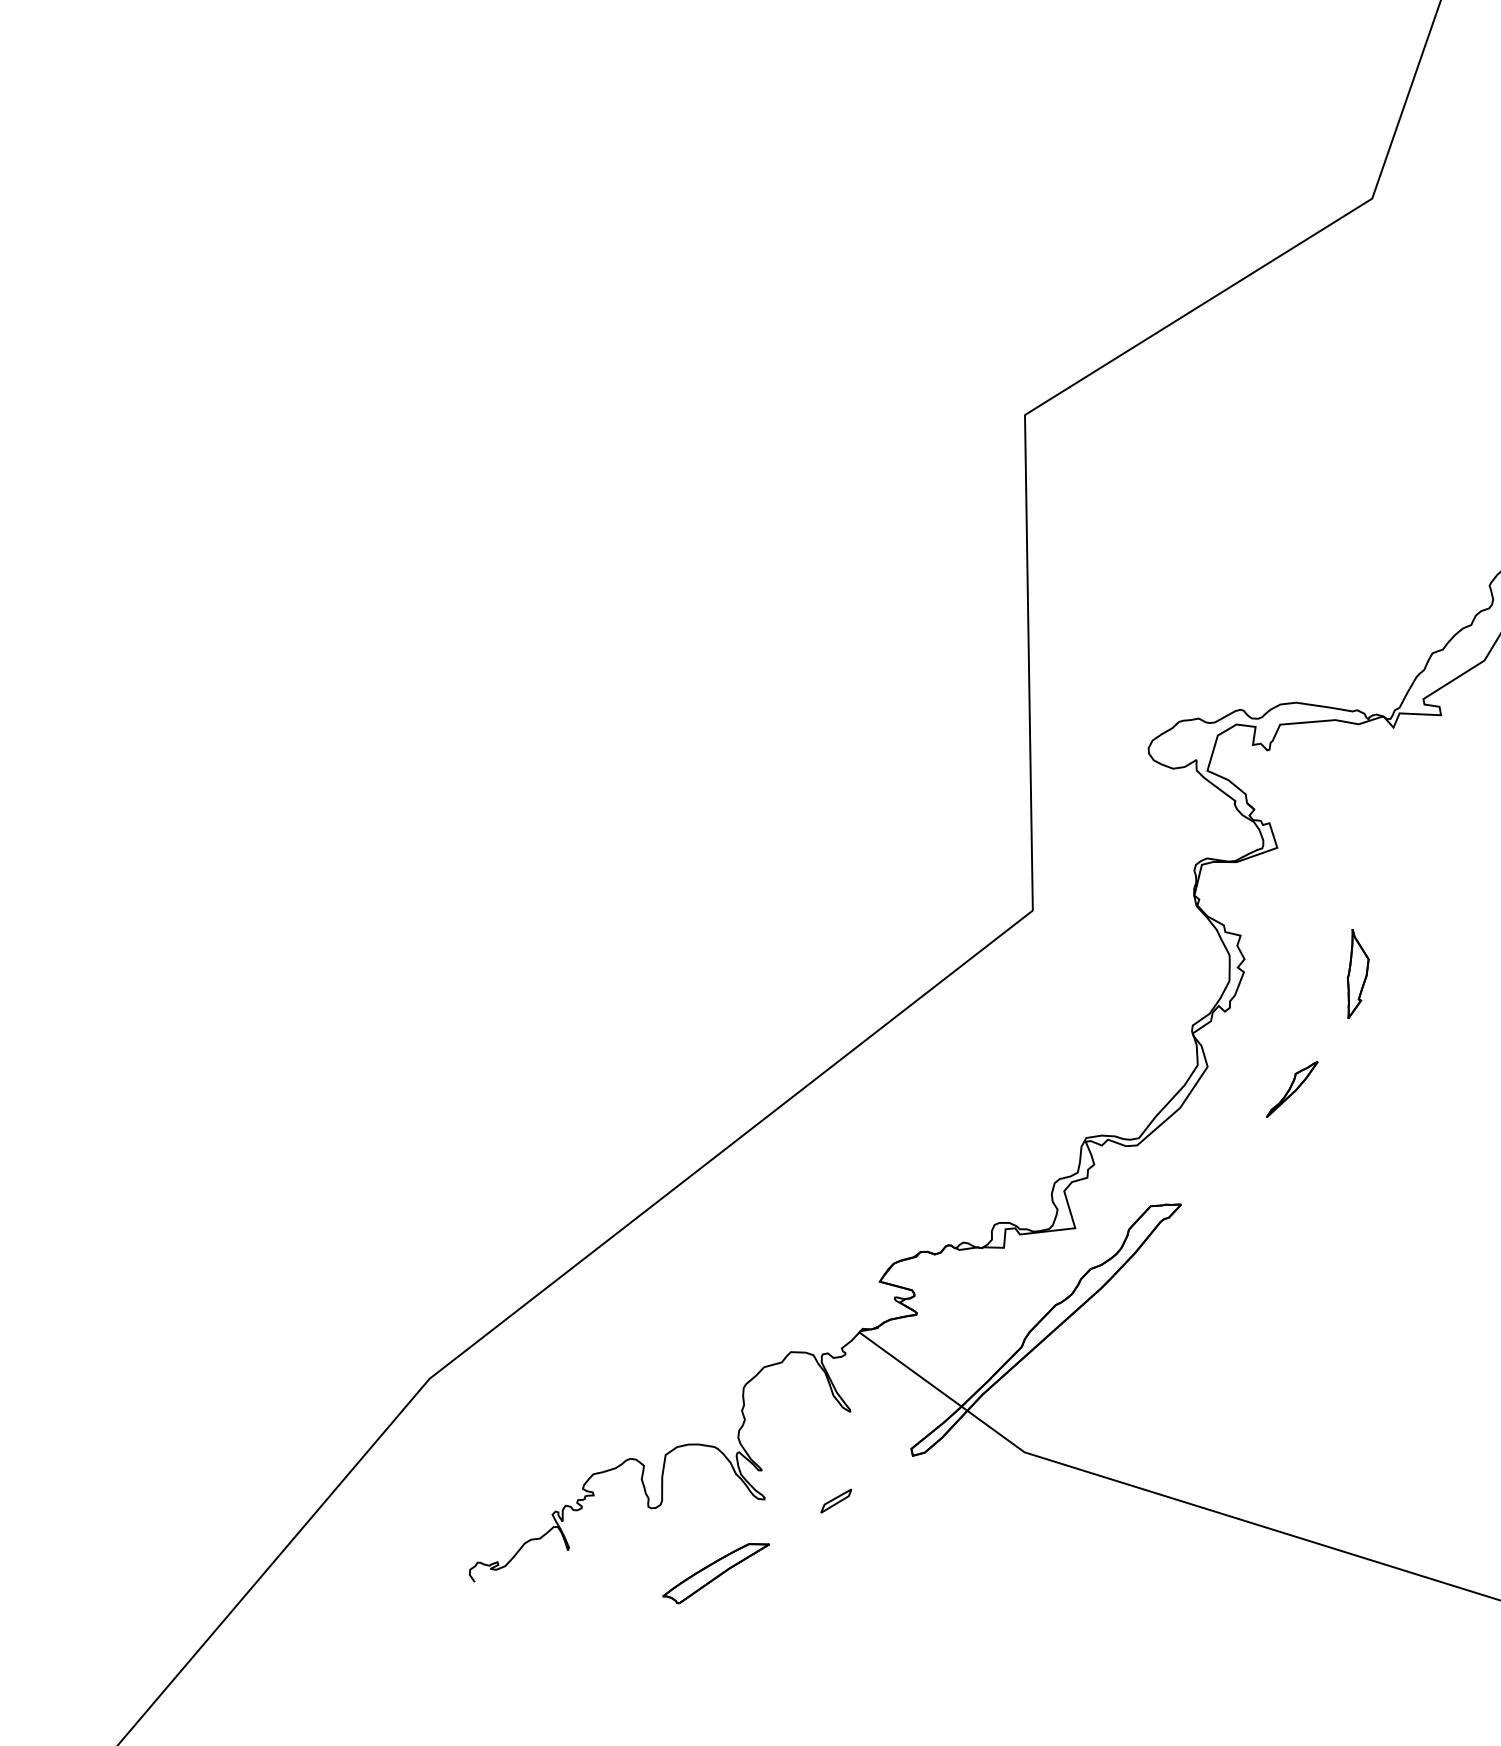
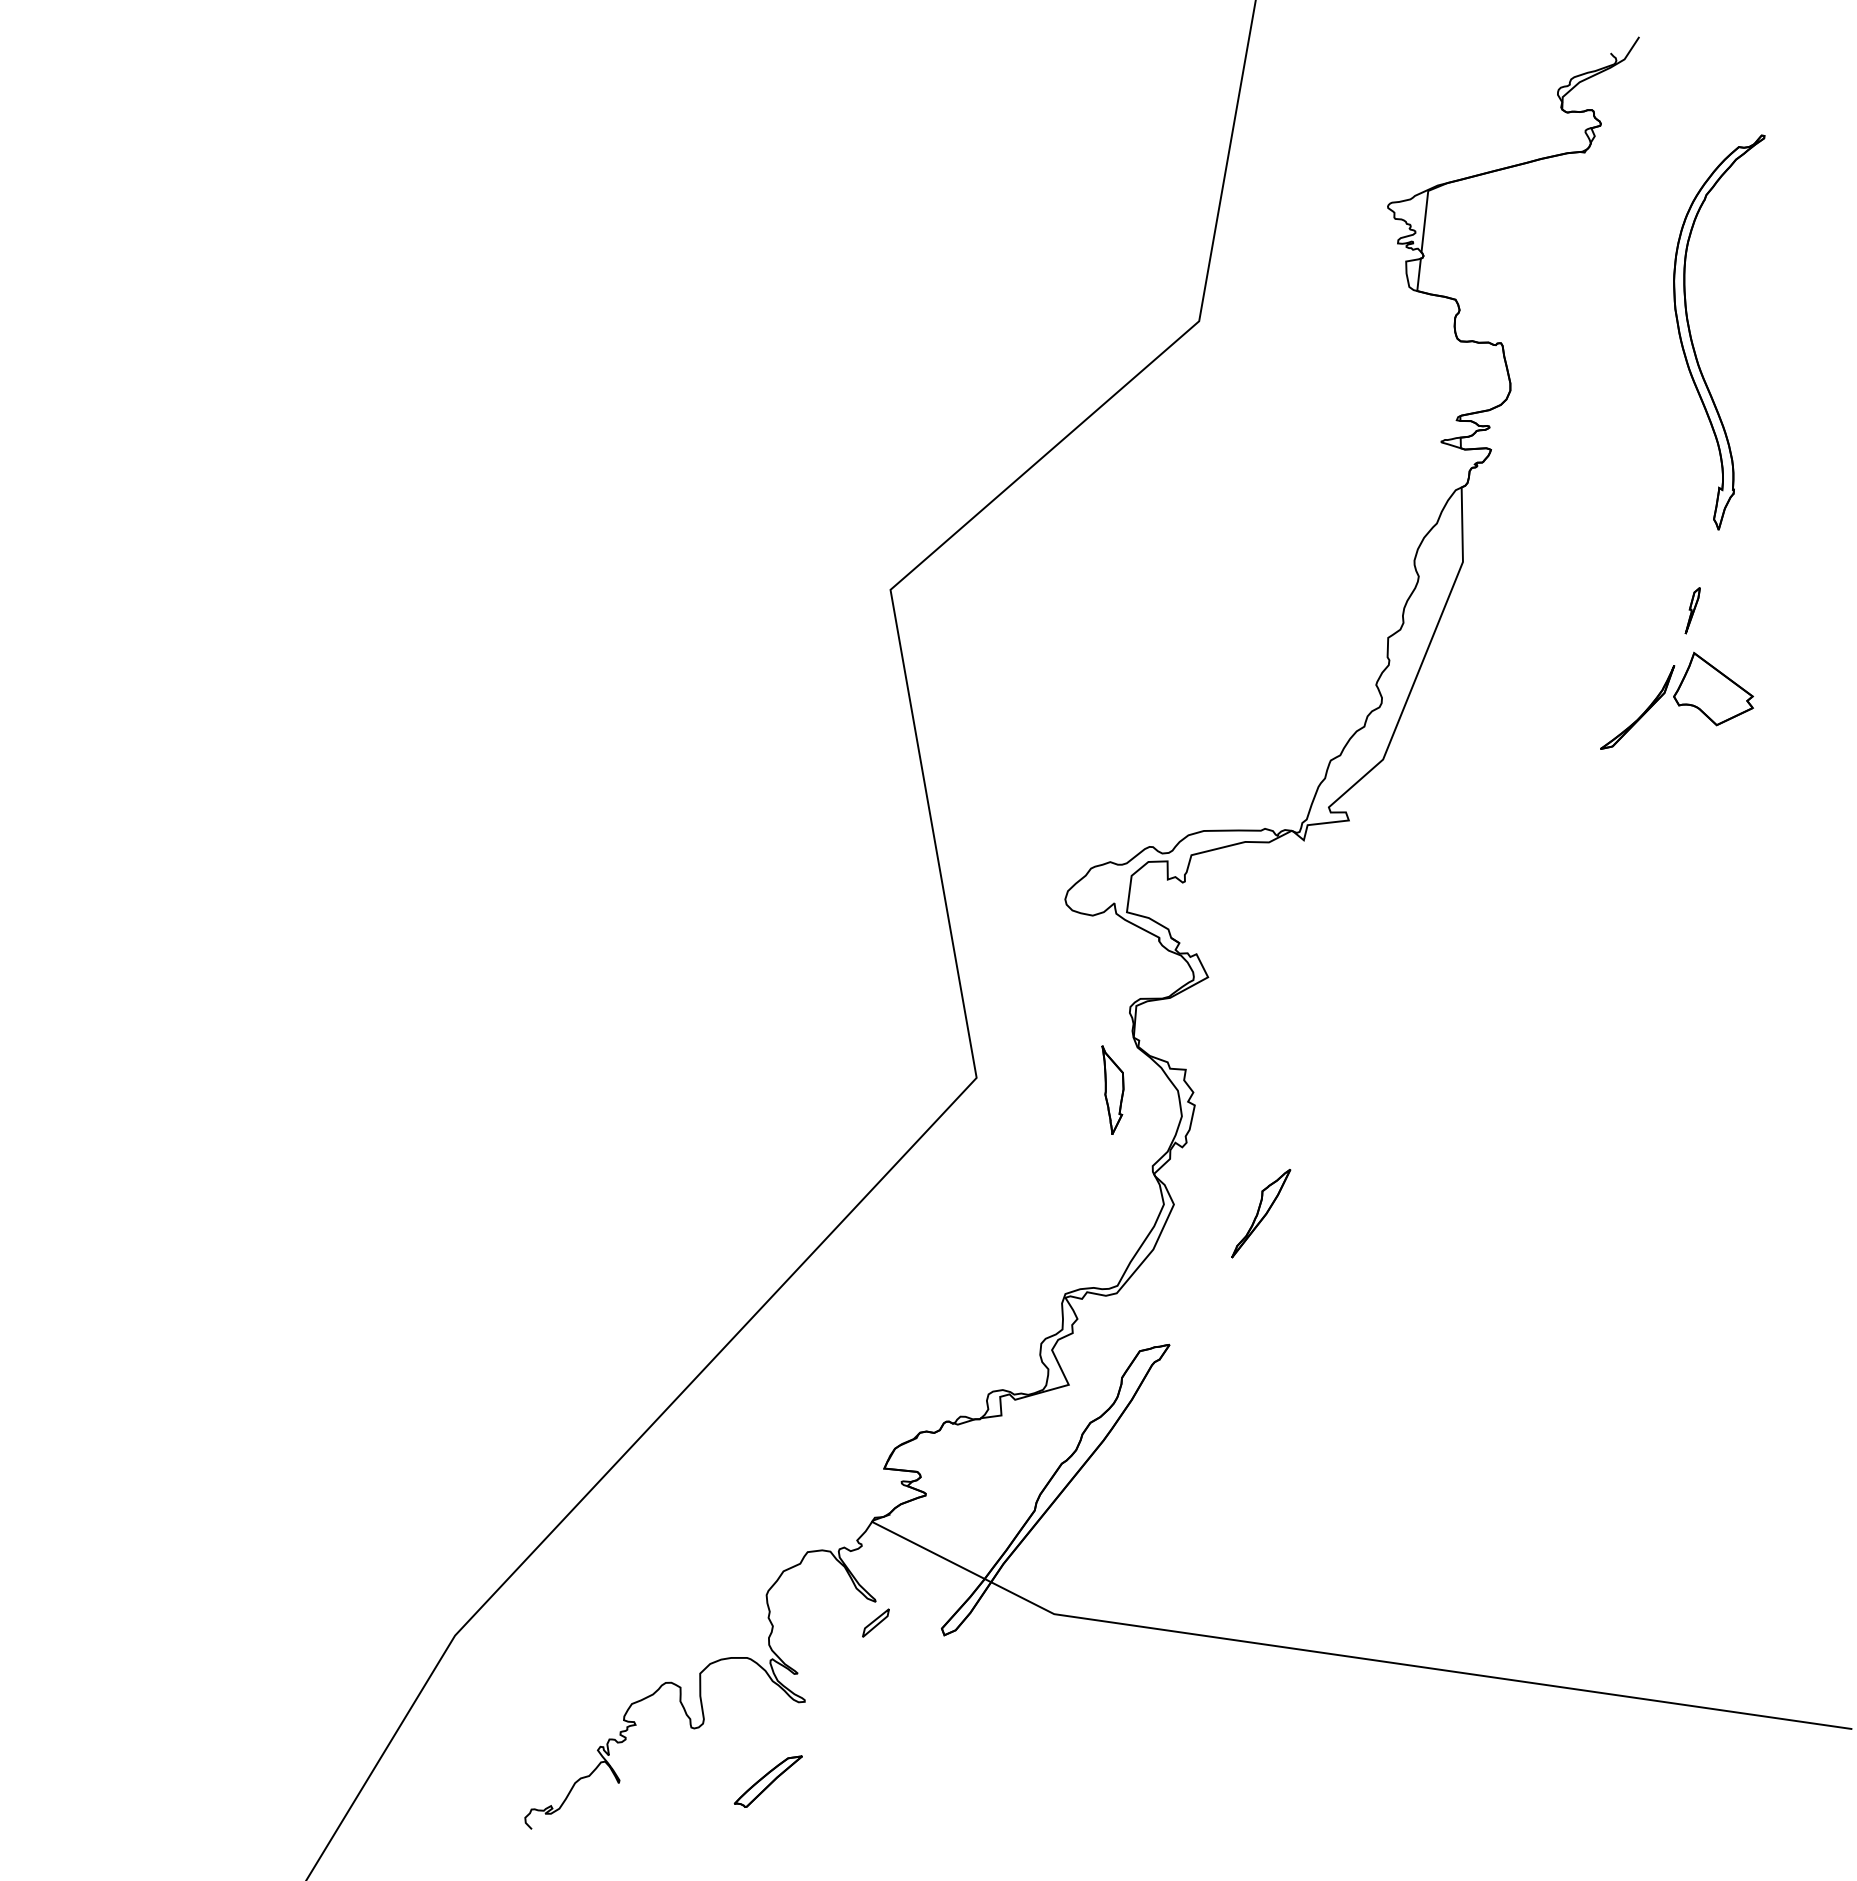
part: (1355, 974) -> (1112, 1089), moved
part: (1291, 1089) -> (1260, 1213), size x1.4
part: (835, 1500) -> (875, 1622), moved
part: (716, 1572) -> (768, 1781), size x0.7

